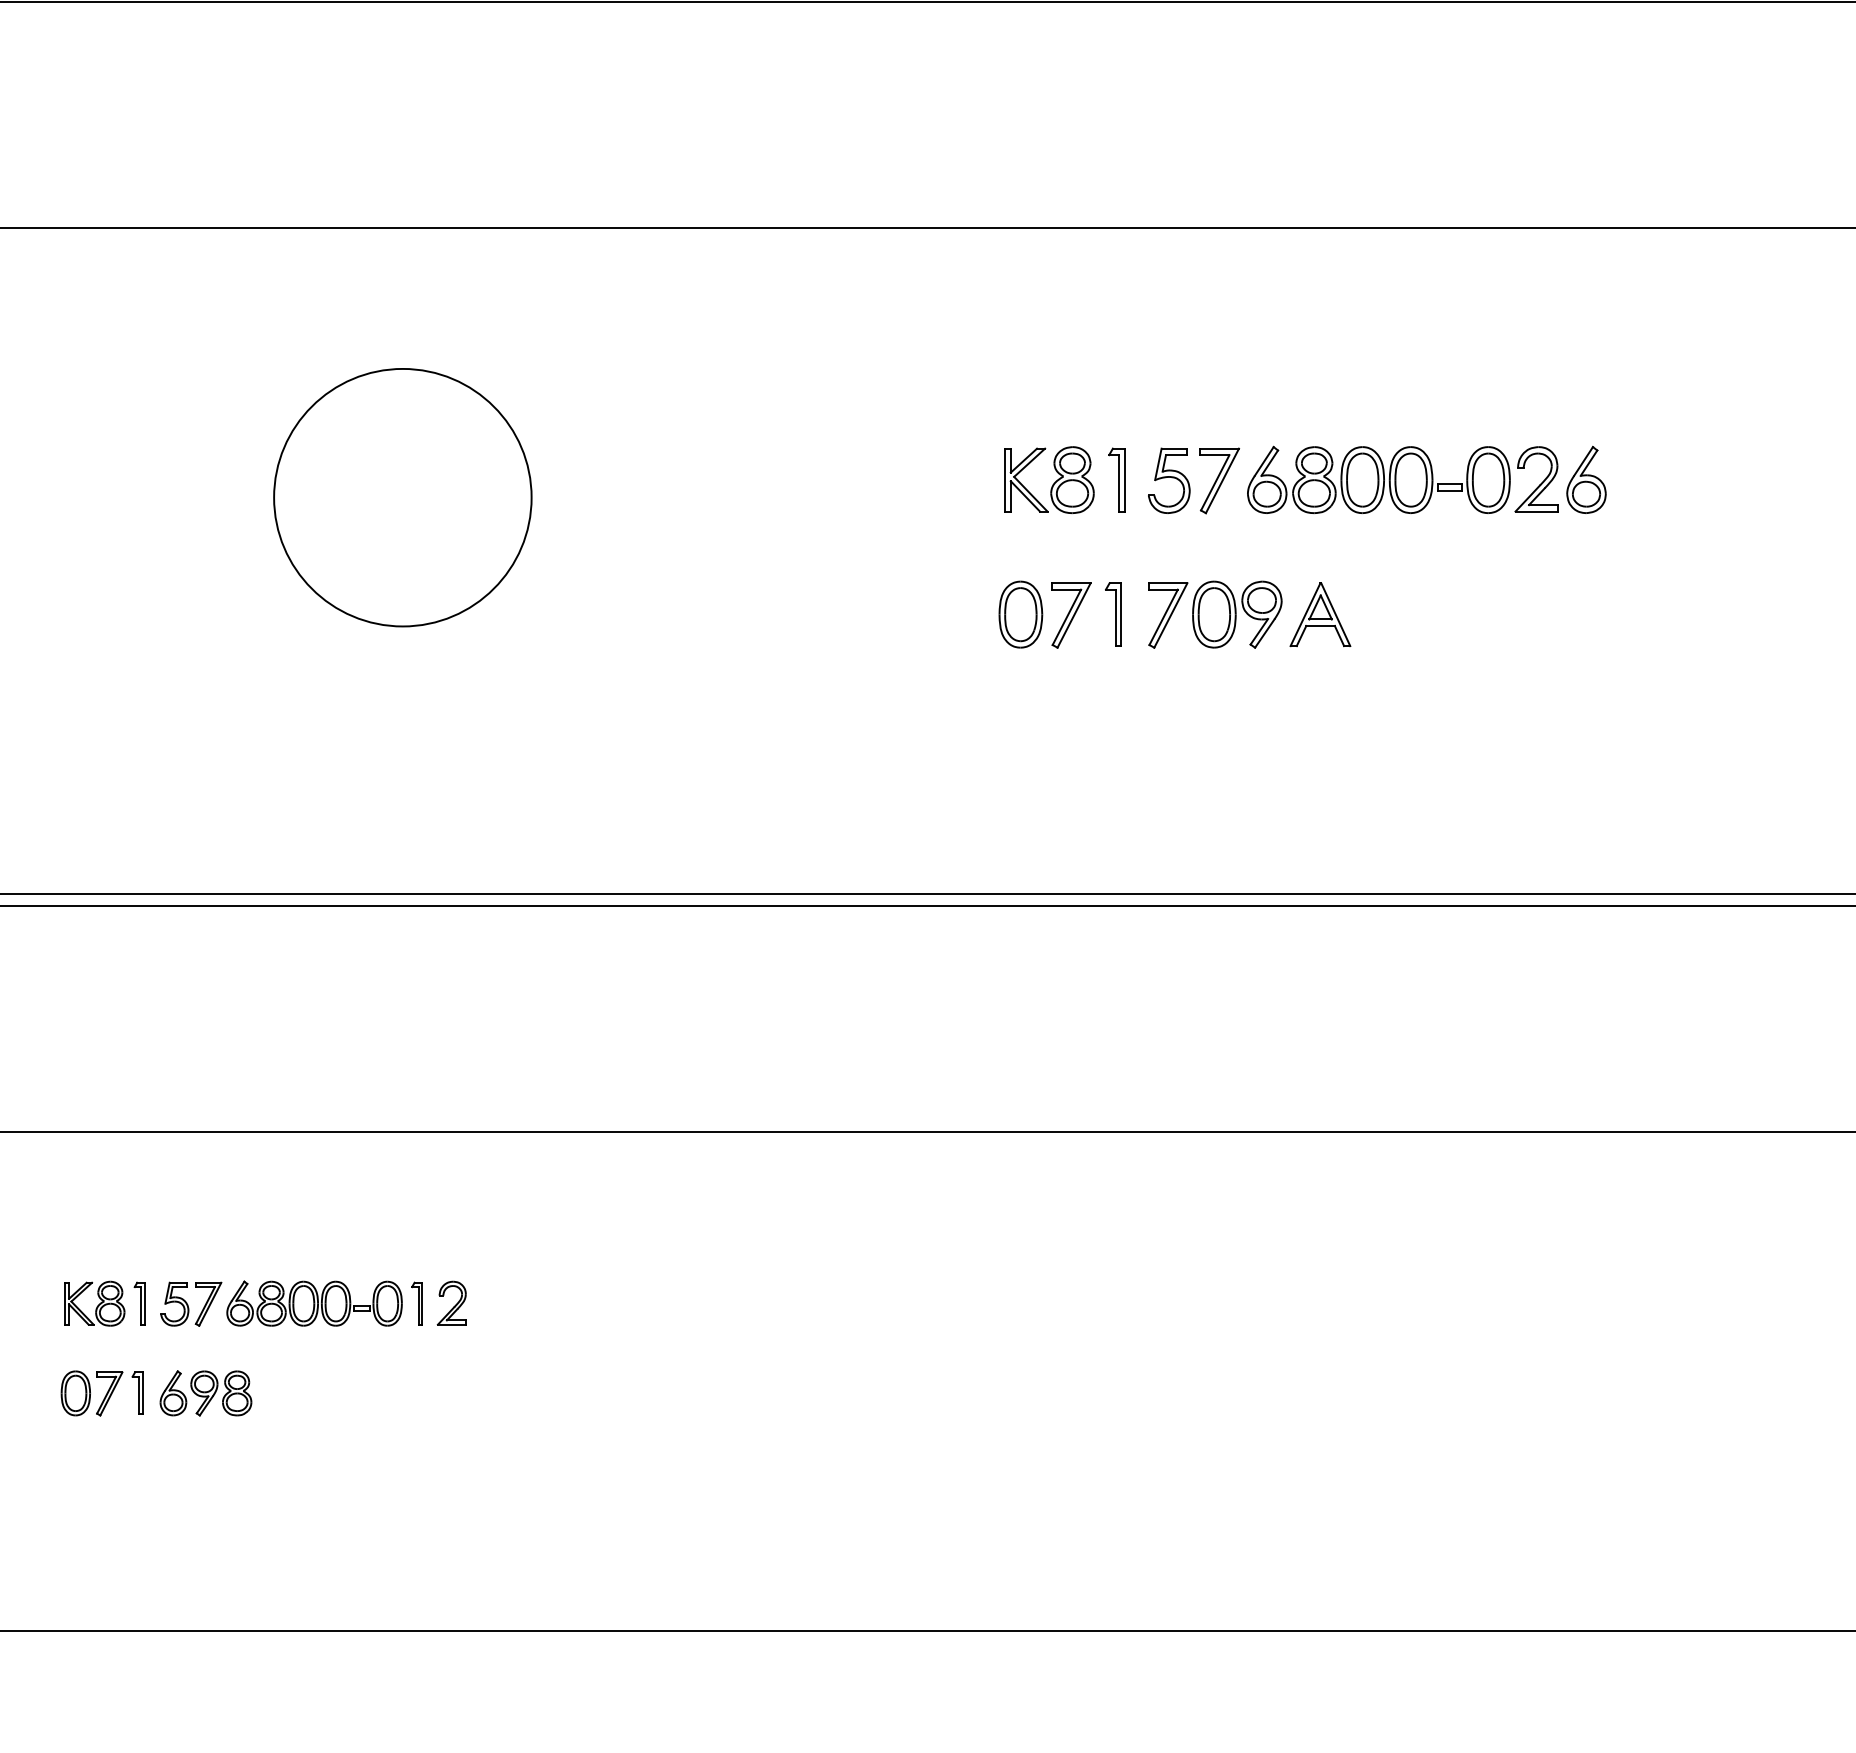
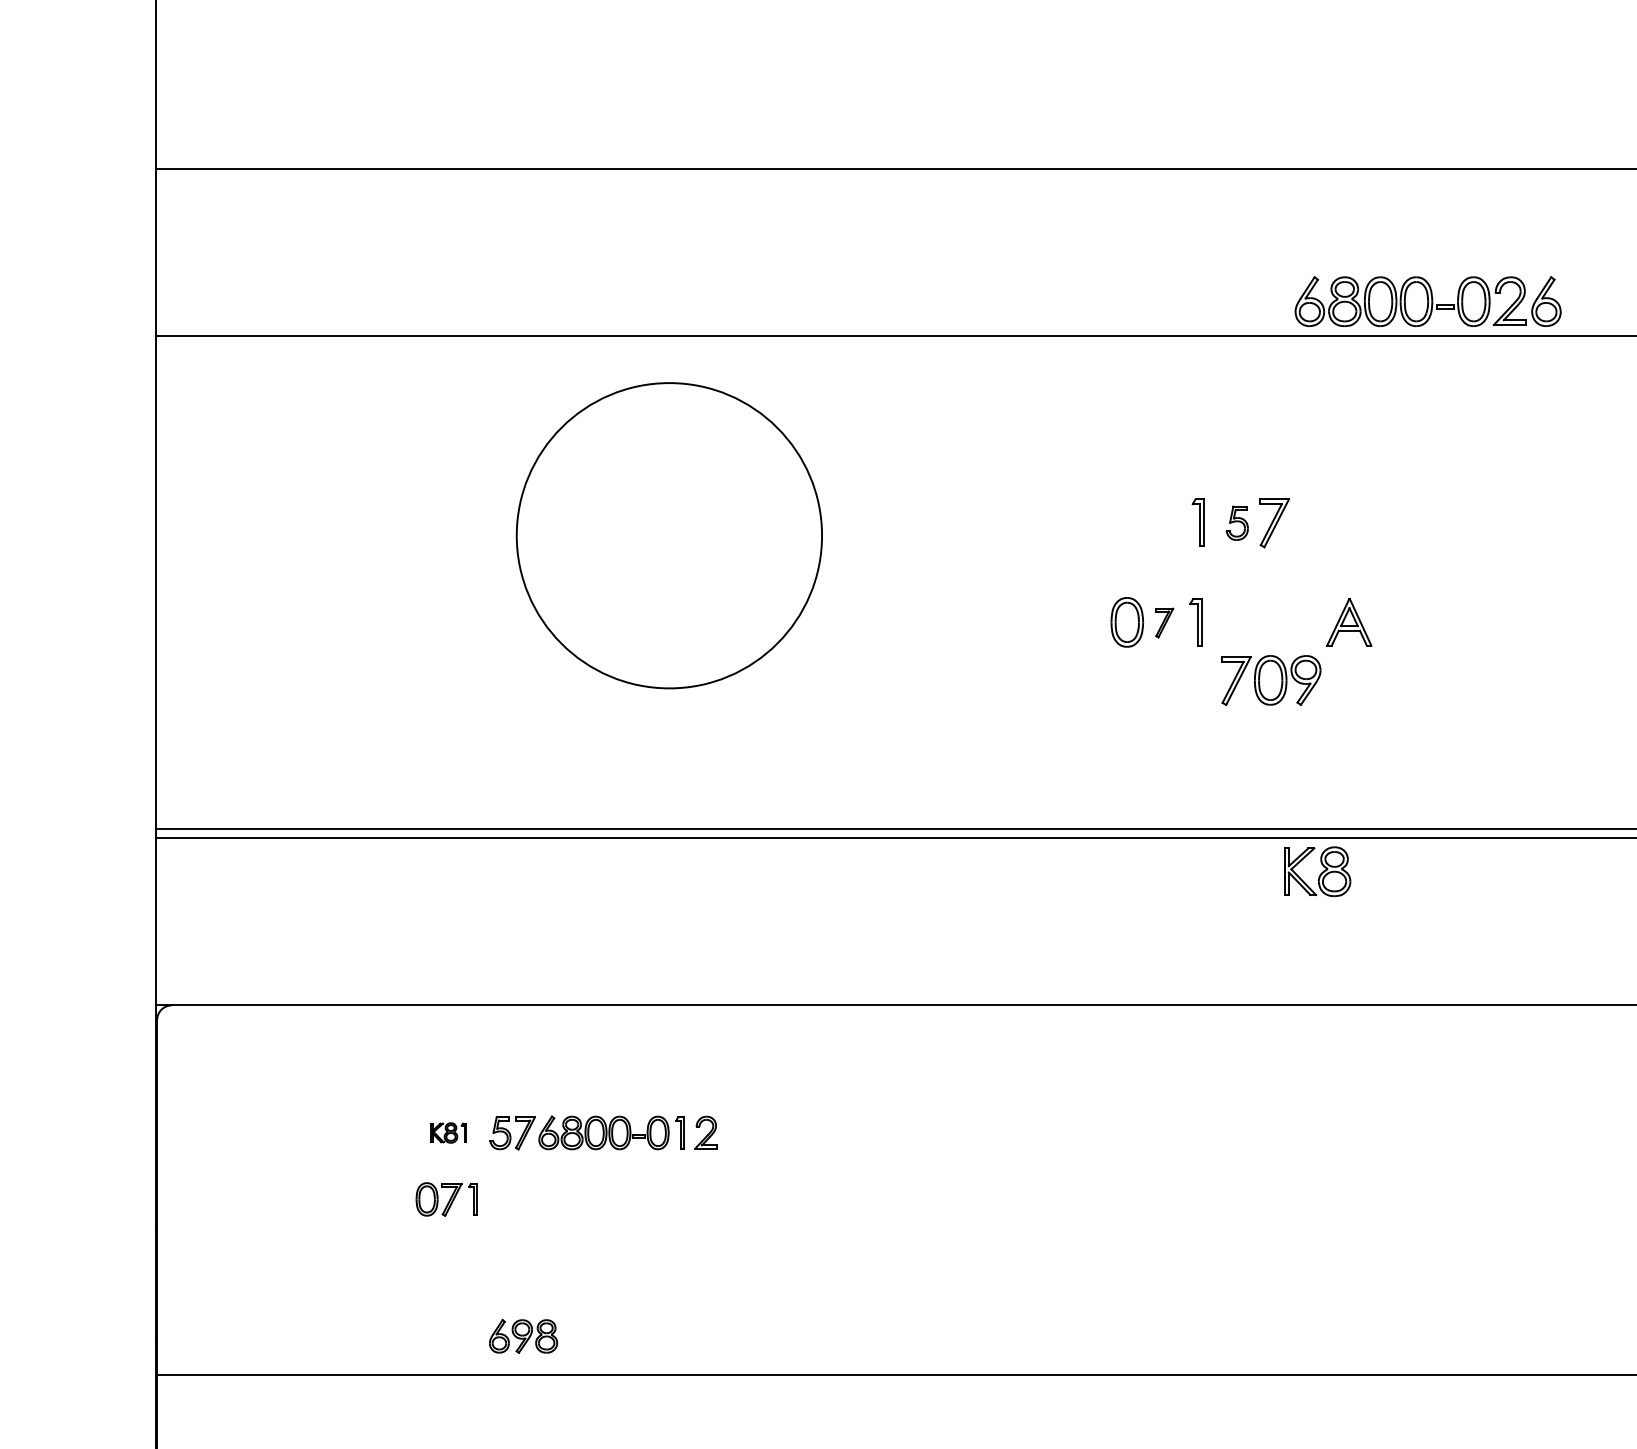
part: (1049, 479) -> (1317, 871), moved
part: (1425, 479) -> (1427, 301), moved
part: (1169, 481) -> (1237, 523), size x0.7
circle: (402, 497) -> (669, 535), size x1.6
part: (1071, 614) -> (1164, 622), size x0.6
part: (1215, 614) -> (1271, 680), moved
part: (104, 1303) -> (448, 1132), size x0.6
part: (205, 1393) -> (523, 1336), moved

